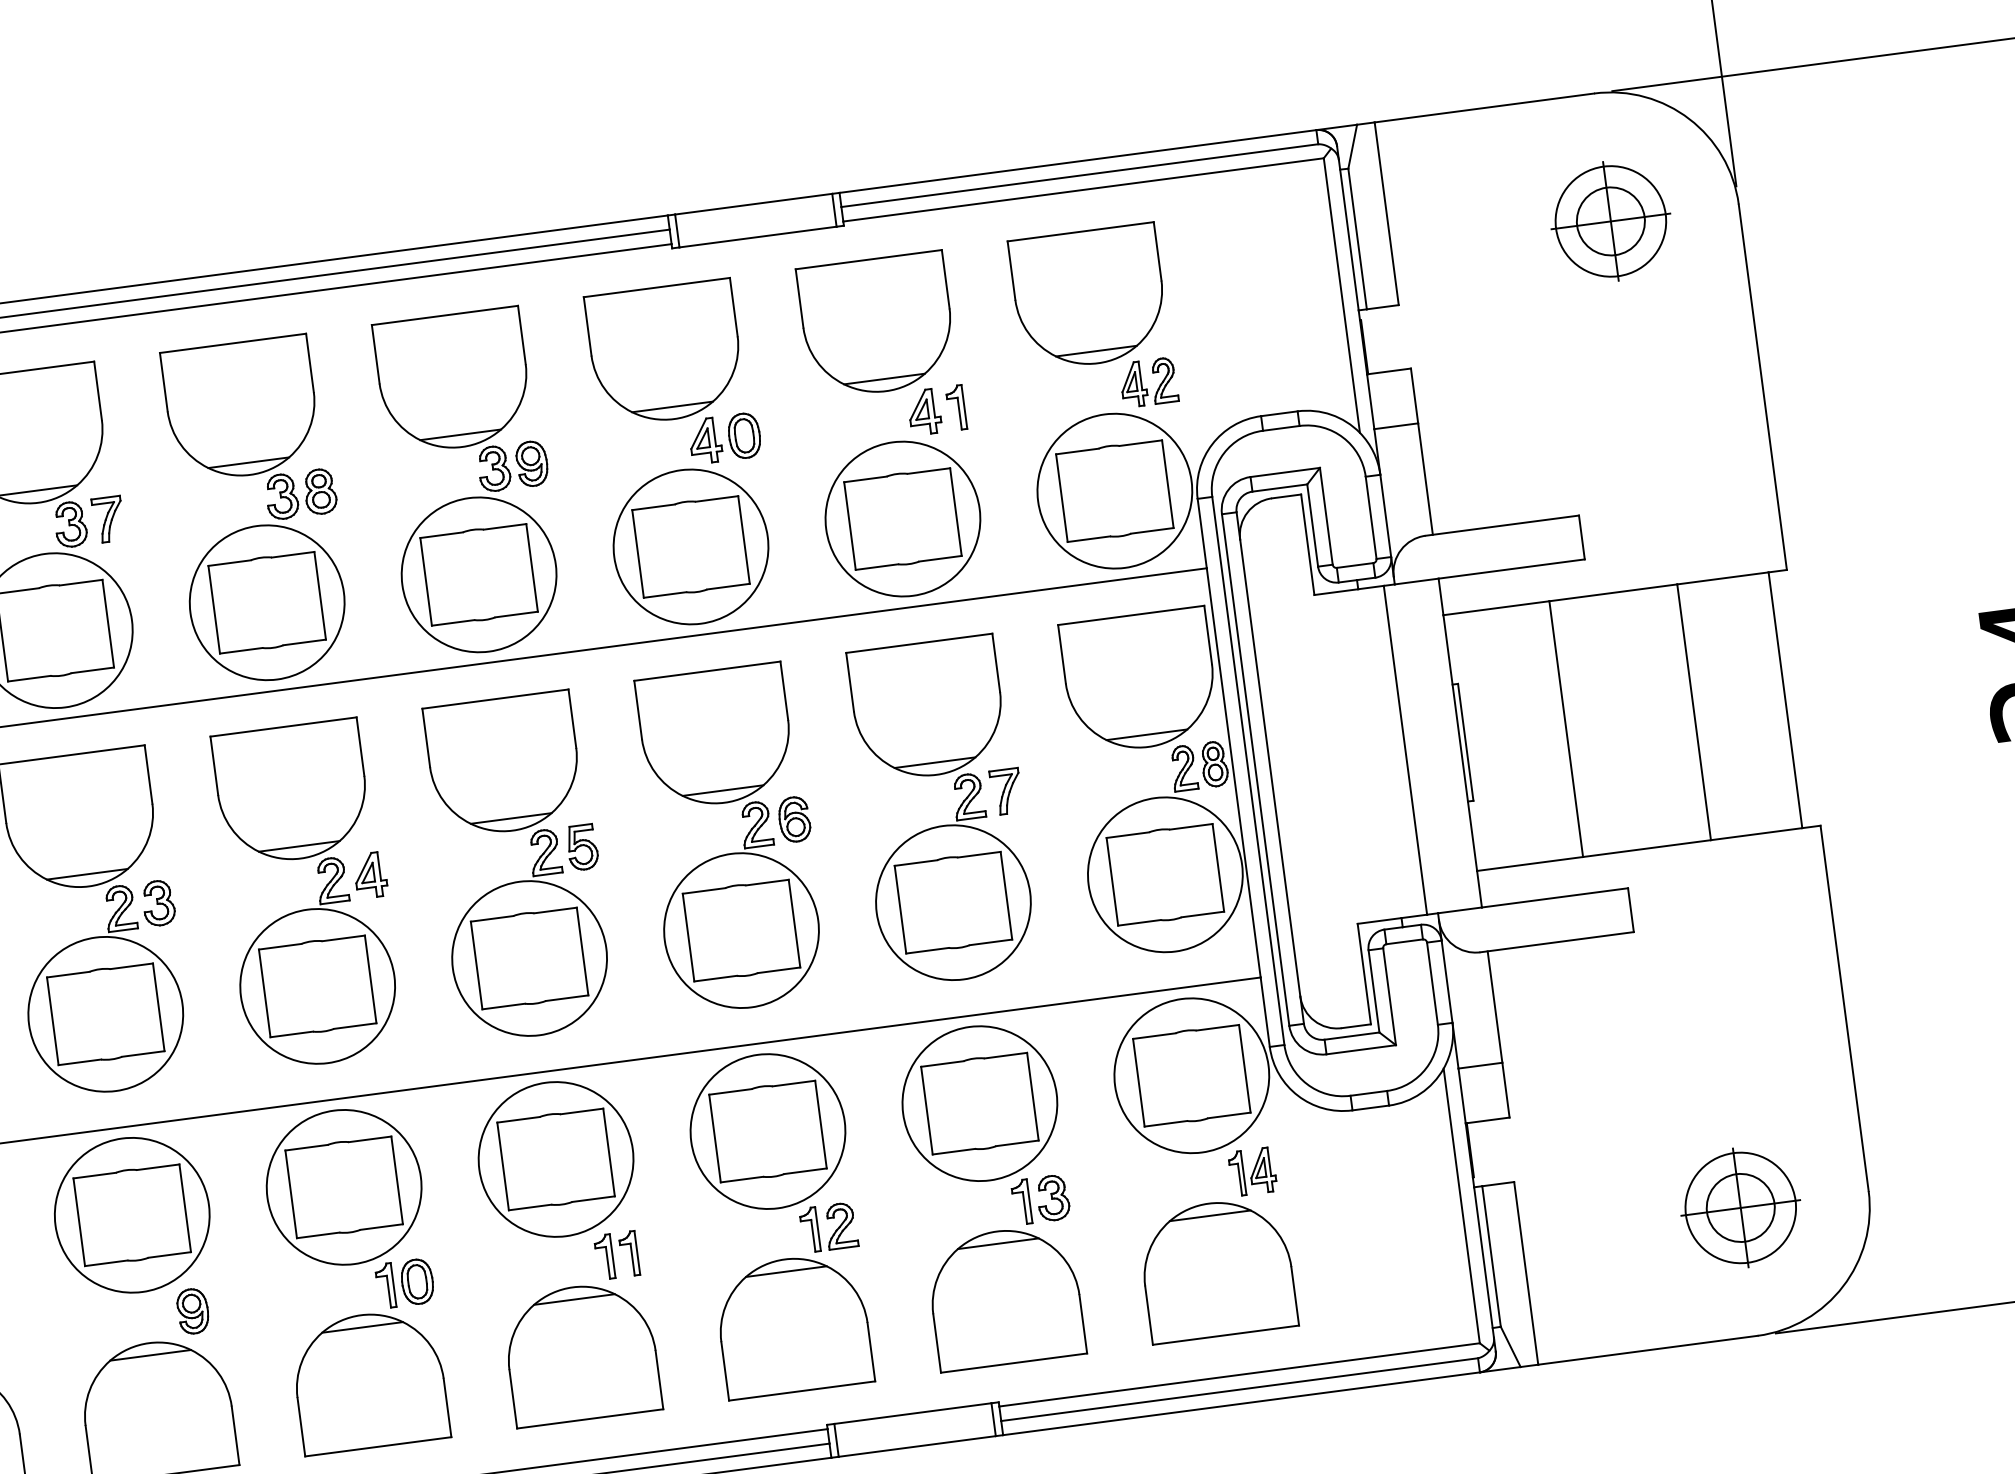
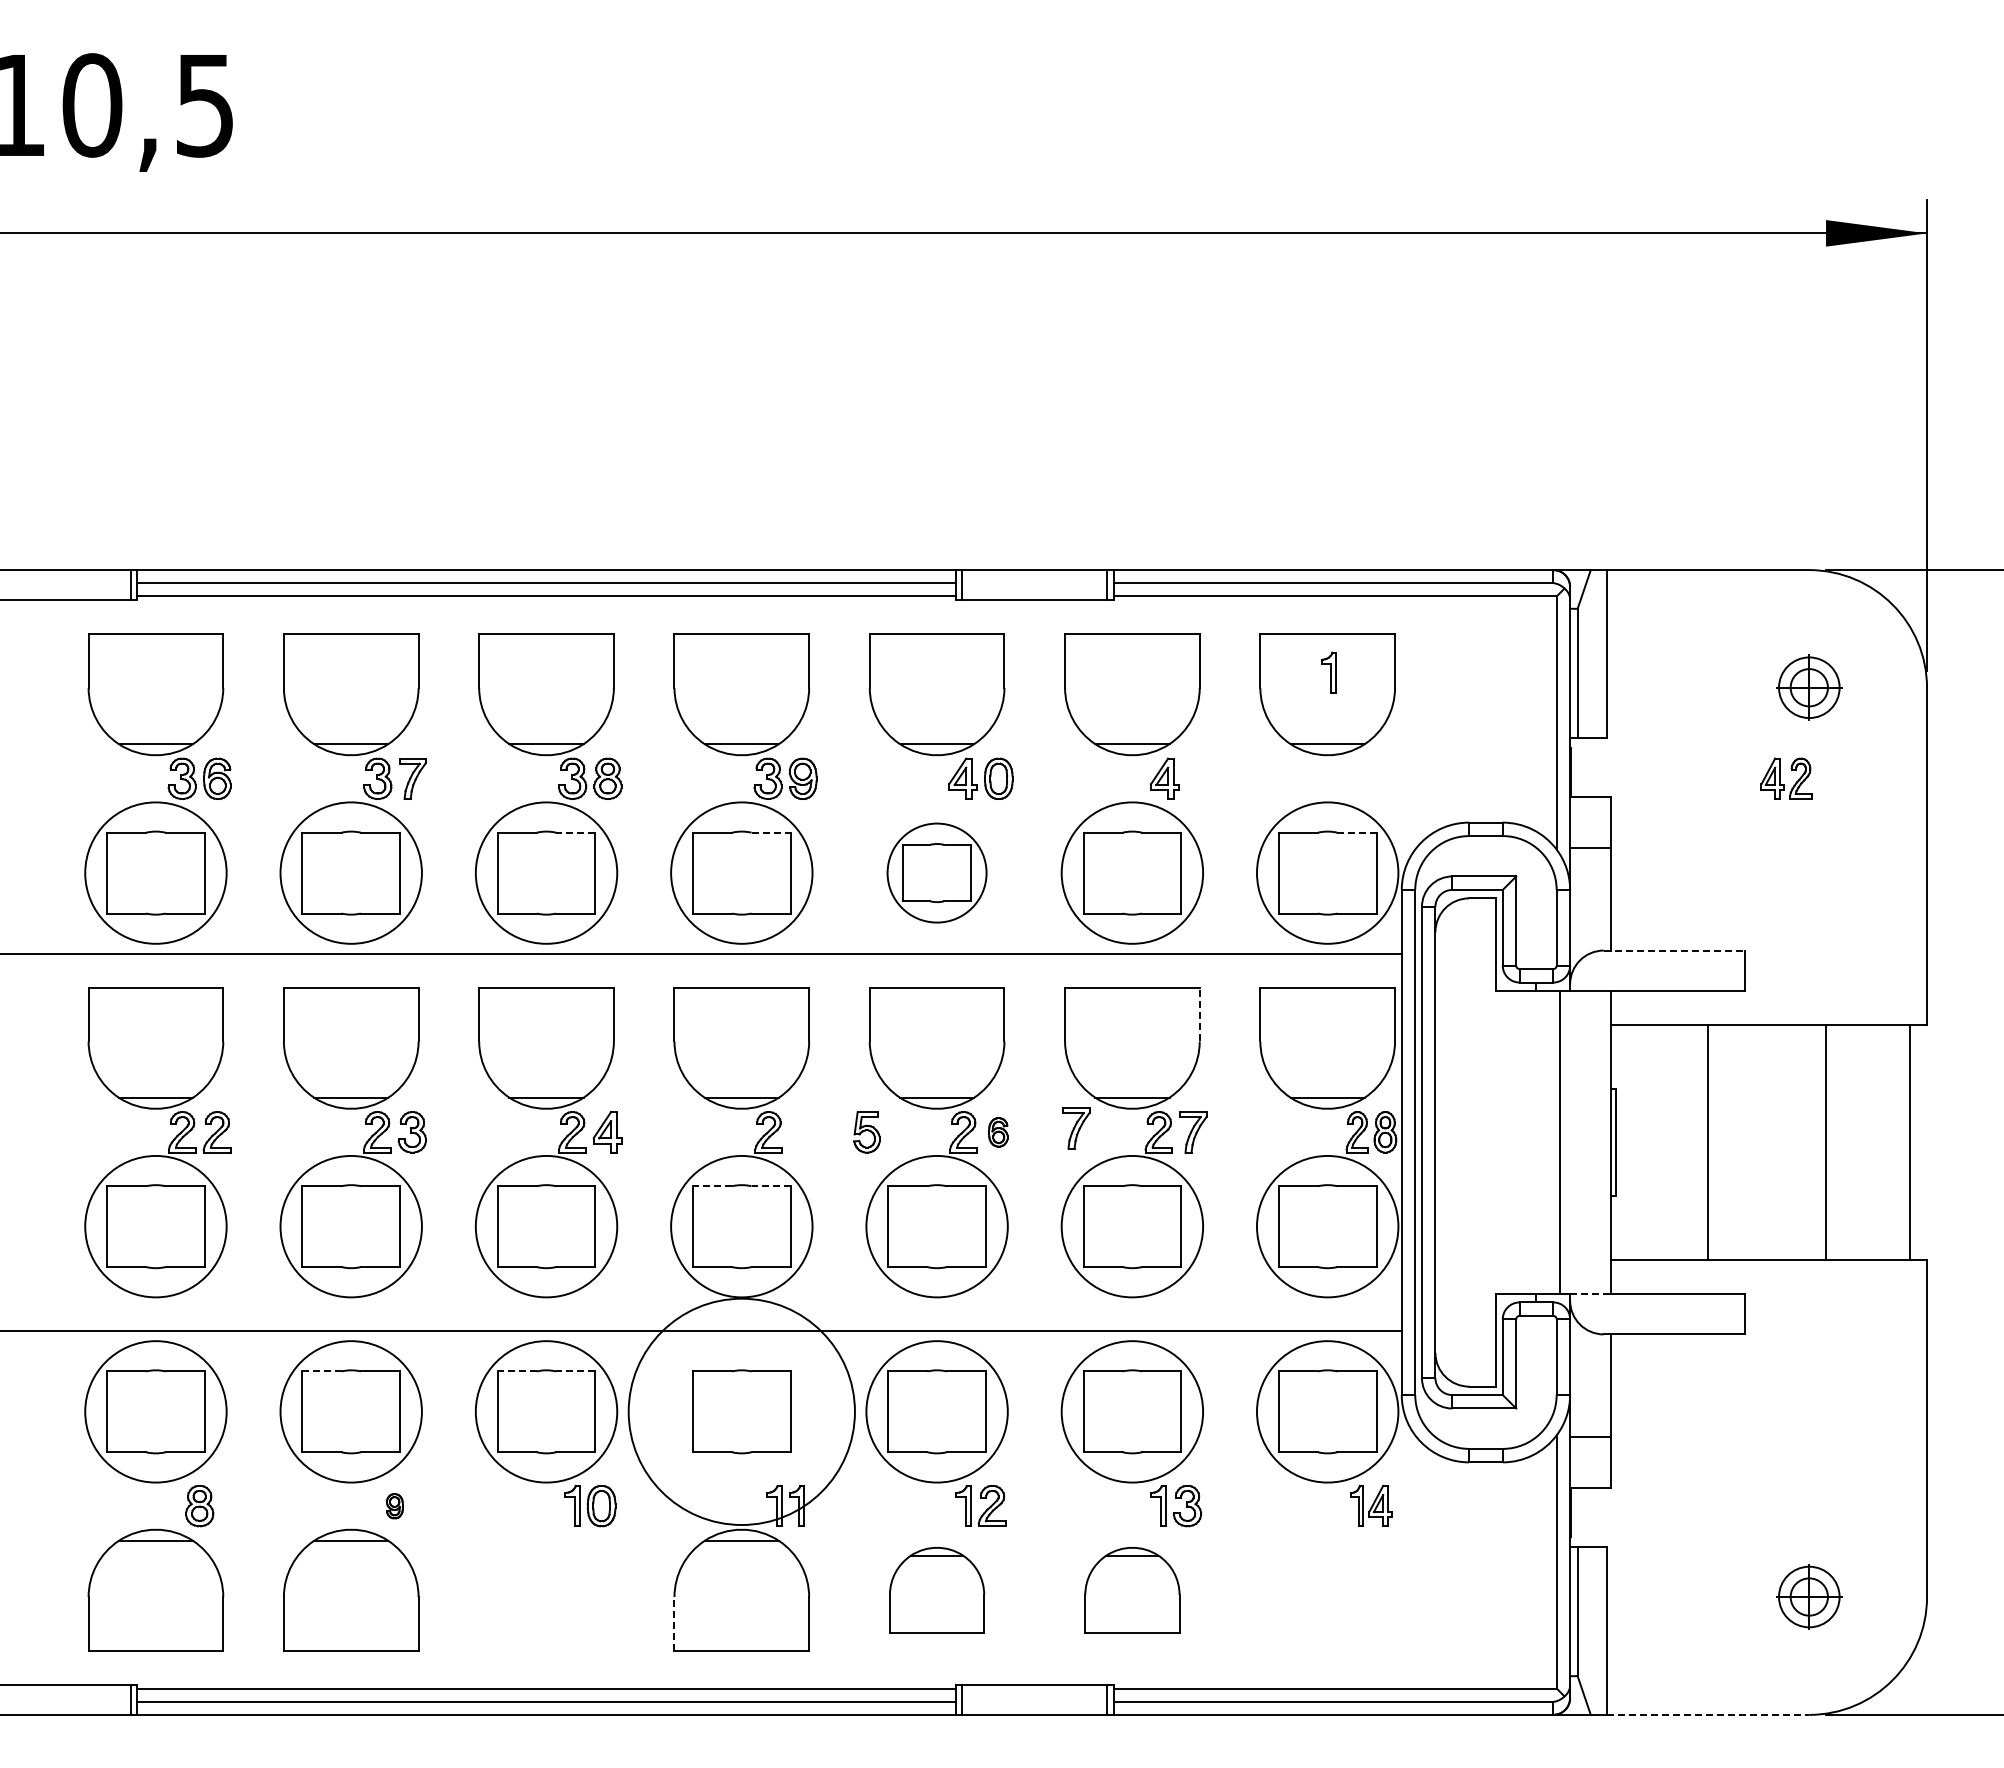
part: (1611, 220) -> (1809, 687), size x0.6
part: (1148, 382) -> (1786, 778), moved
part: (955, 407) -> (1328, 672), moved
line: (1140, 442) -> (1356, 832), solid -> dashed
line: (1502, 525) -> (1674, 950), solid -> dashed
line: (505, 526) -> (771, 832), solid -> dashed
part: (690, 546) -> (936, 872), size x0.7
line: (292, 554) -> (575, 832), solid -> dashed
line: (995, 662) -> (1199, 1014), solid -> dashed
part: (878, 804) -> (1076, 1128), added
part: (794, 819) -> (998, 1132), size x0.7
part: (582, 847) -> (866, 1132), moved
line: (556, 910) -> (771, 1186), solid -> dashed
line: (1460, 910) -> (1590, 1294), solid -> dashed
line: (492, 919) -> (712, 1186), solid -> dashed
line: (369, 1139) -> (575, 1371), solid -> dashed
line: (306, 1147) -> (517, 1371), solid -> dashed
circle: (555, 1159) -> (741, 1411), size x1.6
line: (94, 1175) -> (321, 1371), solid -> dashed
part: (1741, 1207) -> (1809, 1596), size x0.6
part: (1217, 1268) -> (1327, 1589), removed
part: (1005, 1296) -> (1132, 1589), size x0.7
part: (192, 1311) -> (394, 1506), size x0.6
part: (792, 1324) -> (936, 1589), size x0.7
line: (1648, 1349) -> (1708, 1714), solid -> dashed
part: (369, 1380) -> (546, 1589), removed
line: (513, 1398) -> (674, 1623), solid -> dashed

